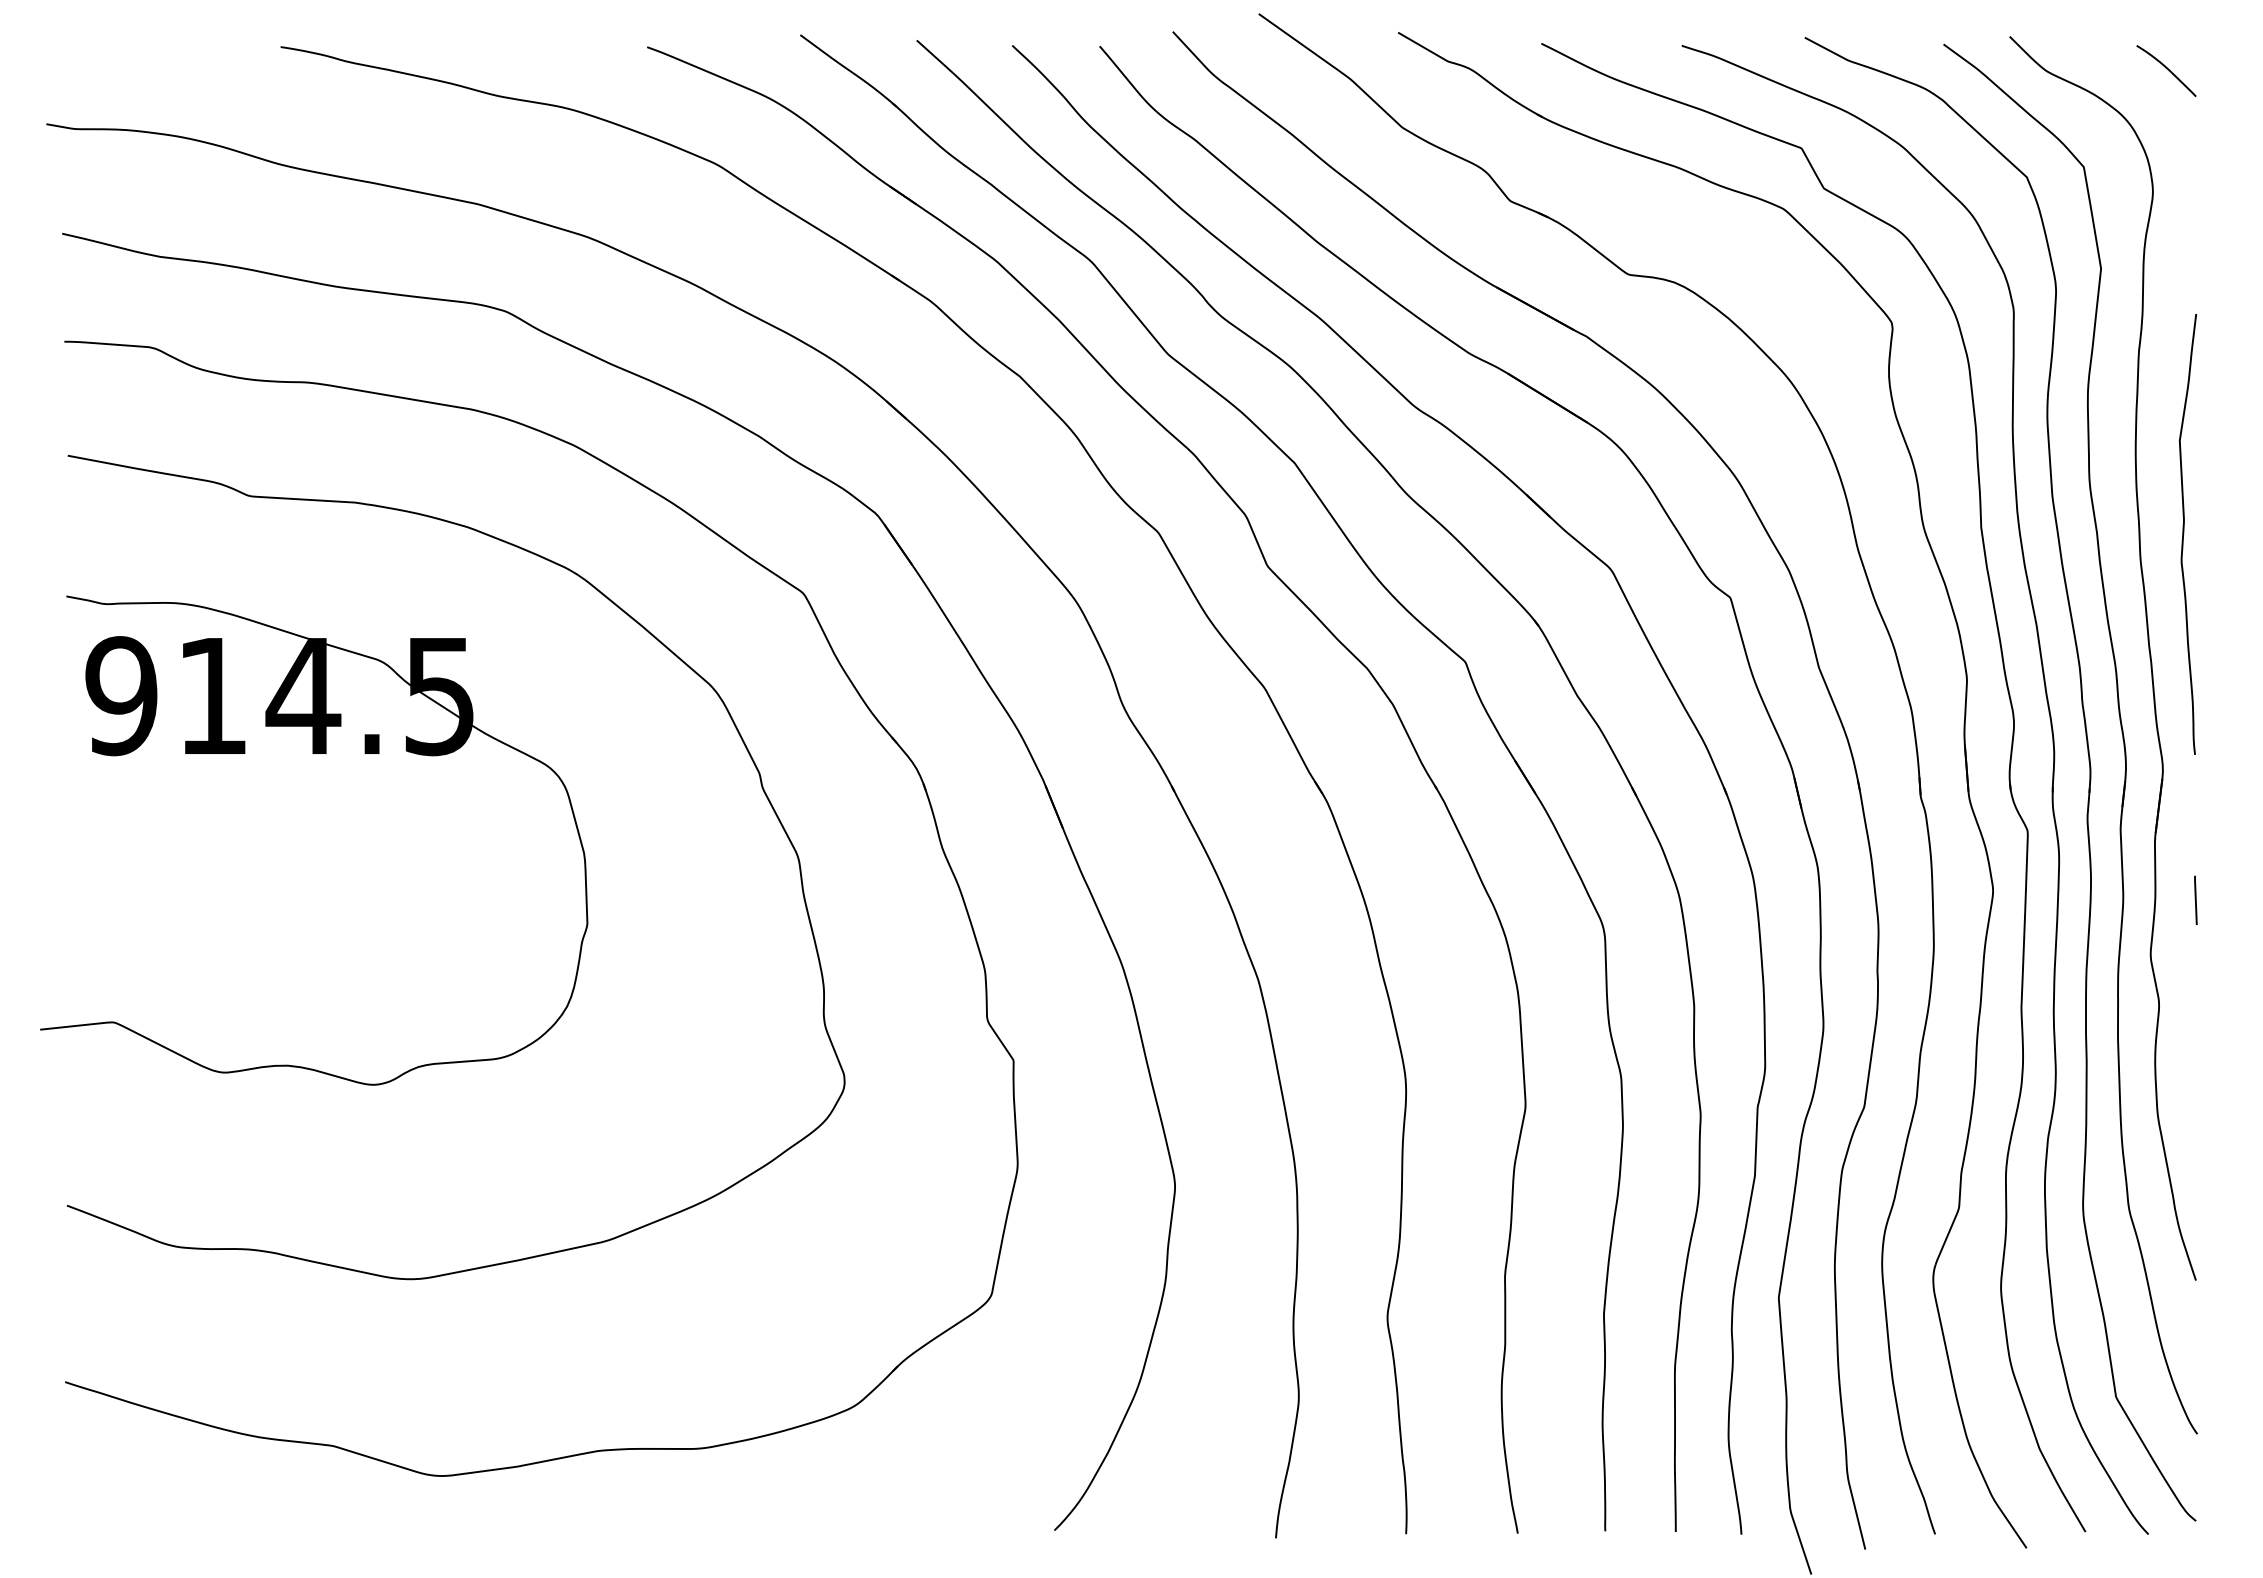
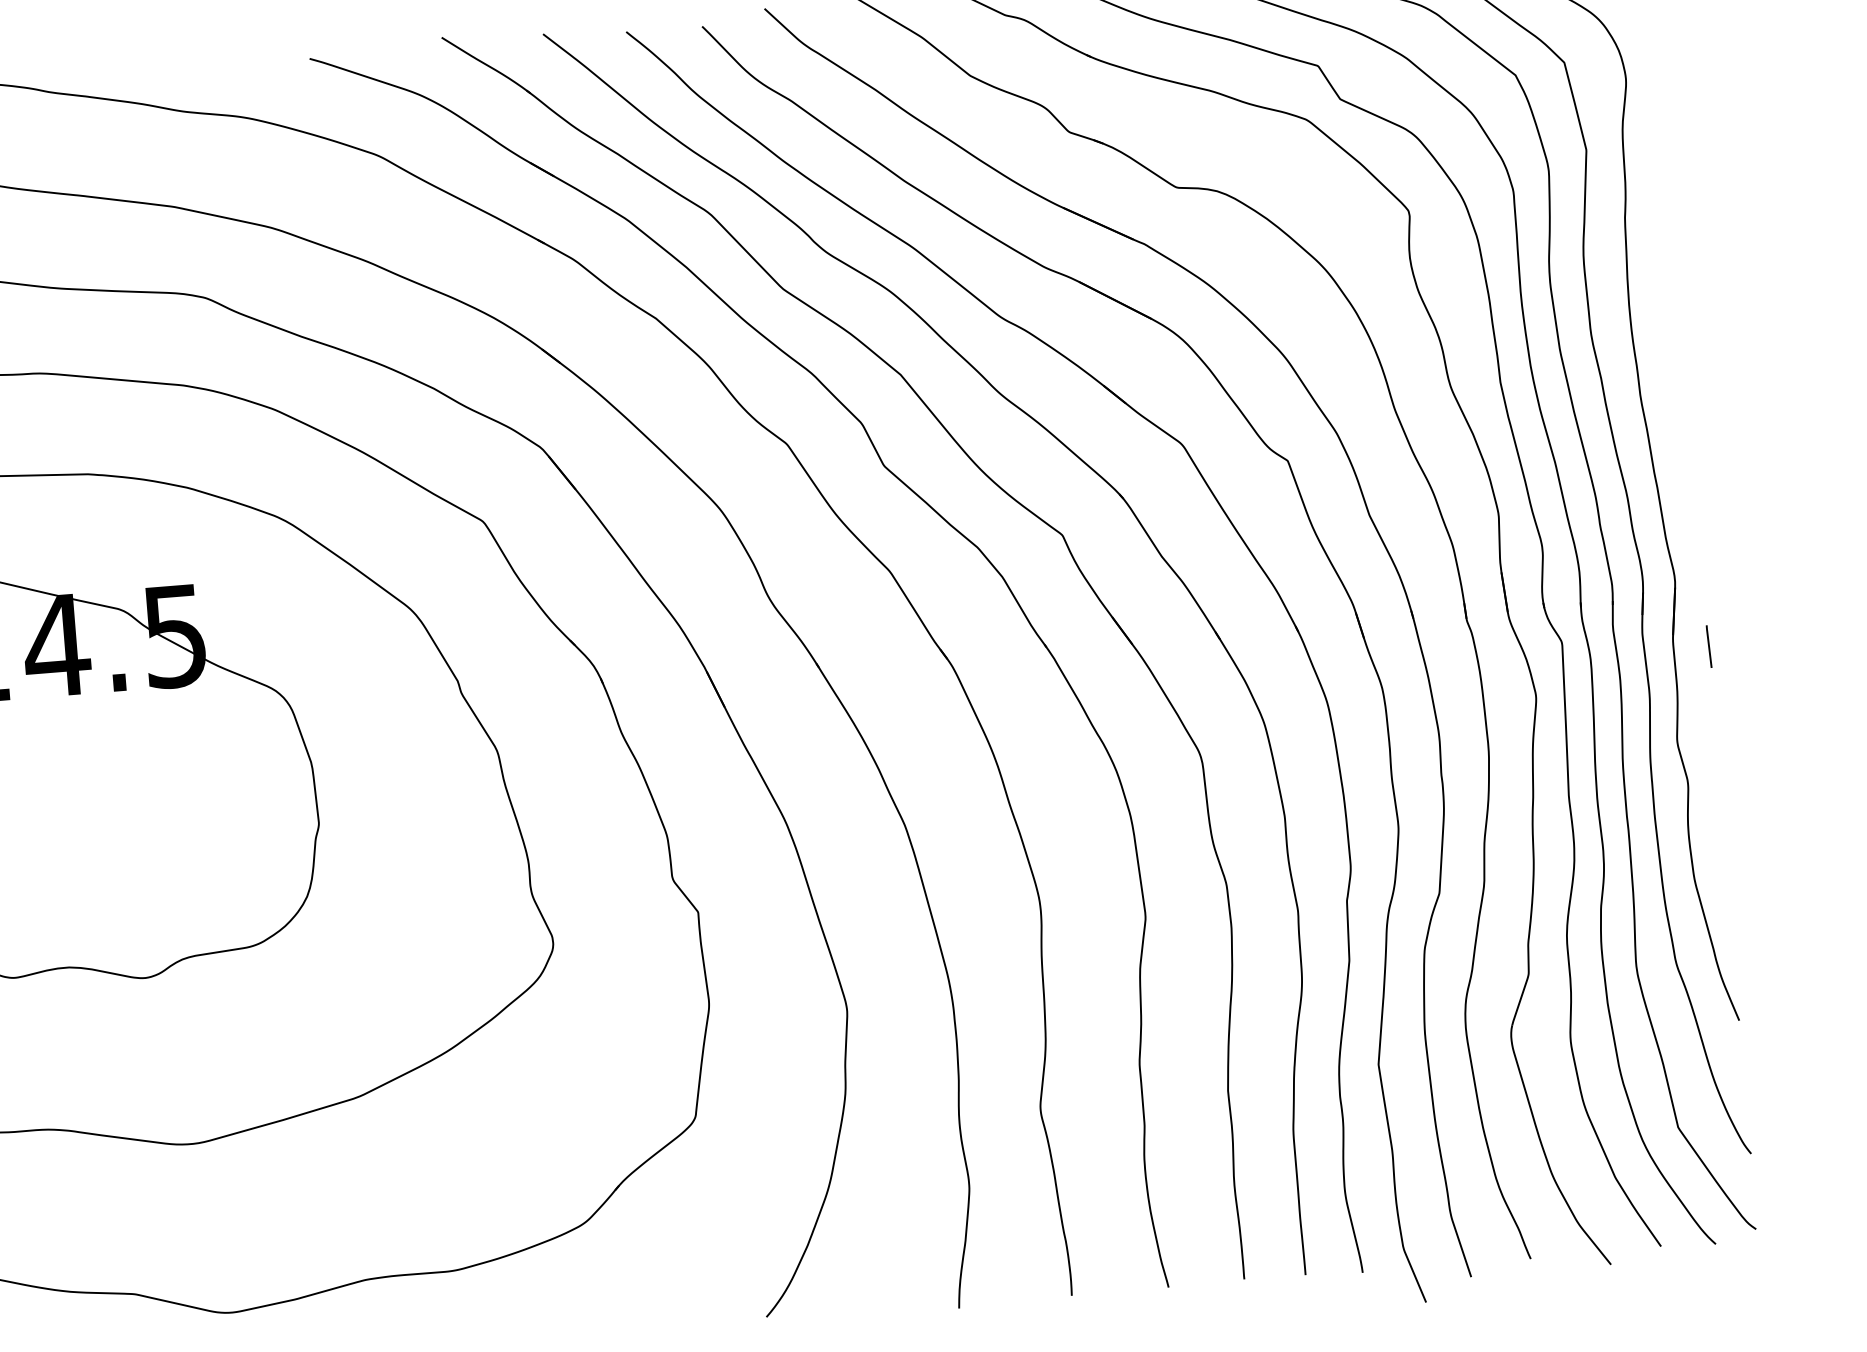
curve: (2184, 534) -> (1677, 374), removed
line: (2195, 899) -> (1708, 645), moved

